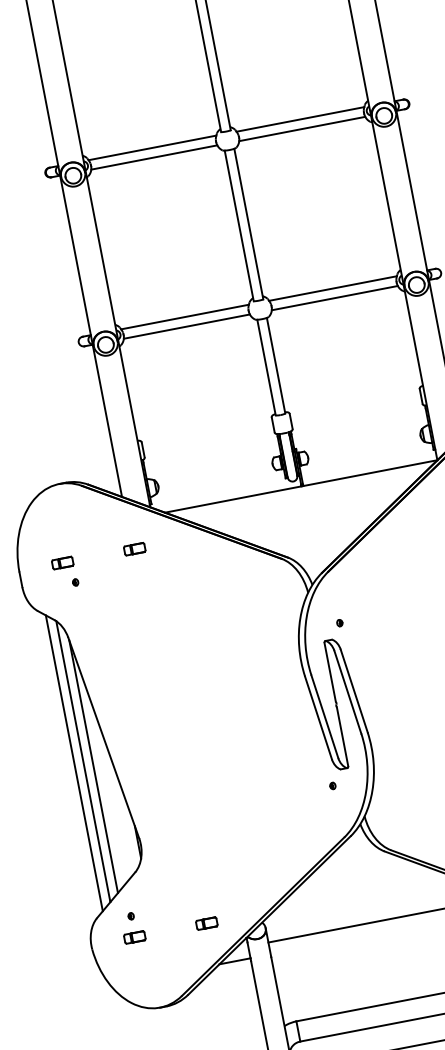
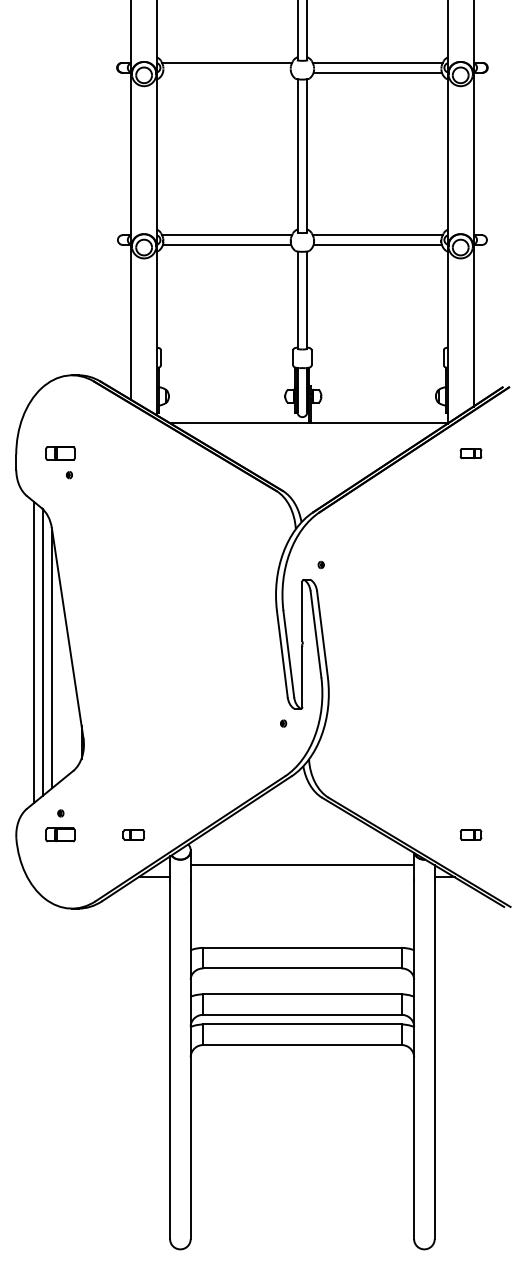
line: (153, 157) -> (226, 72), removed
part: (134, 549) -> (133, 453), removed
part: (62, 562) -> (60, 453), size x1.4
part: (134, 937) -> (60, 834), size x1.4

